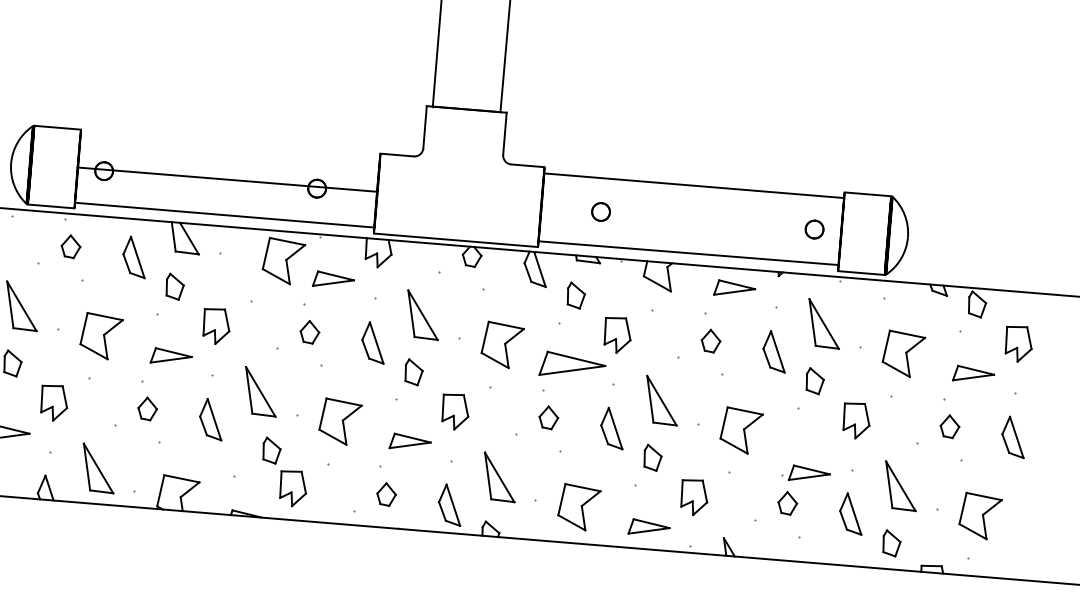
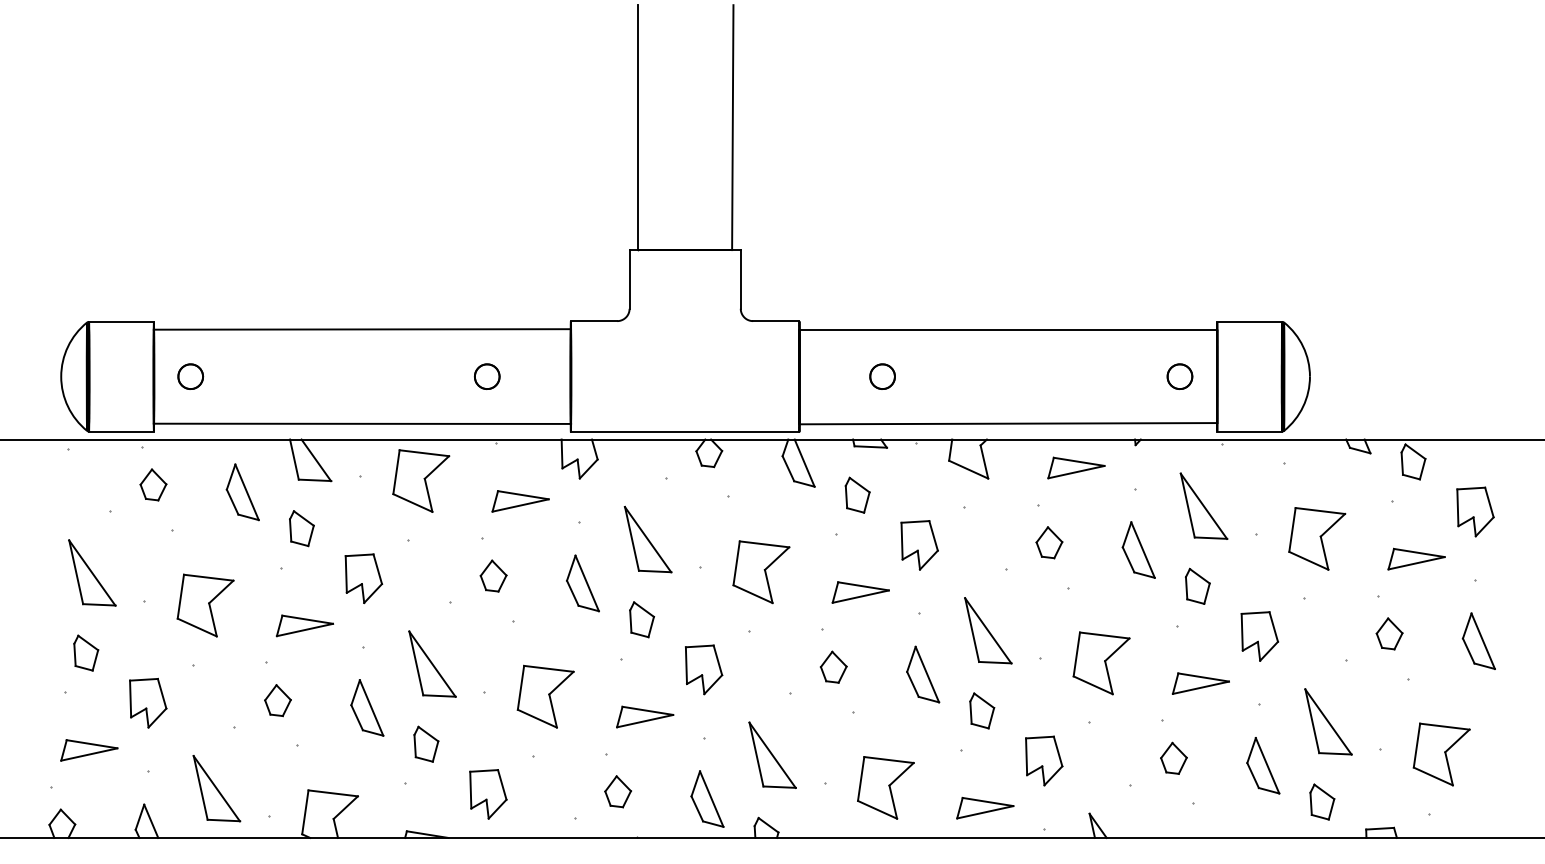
line: (226, 179) -> (361, 329), moved
part: (283, 260) -> (421, 480), moved
part: (572, 365) -> (860, 592), size x0.62
part: (271, 450) -> (426, 743), moved
part: (809, 474) -> (1200, 683), moved

